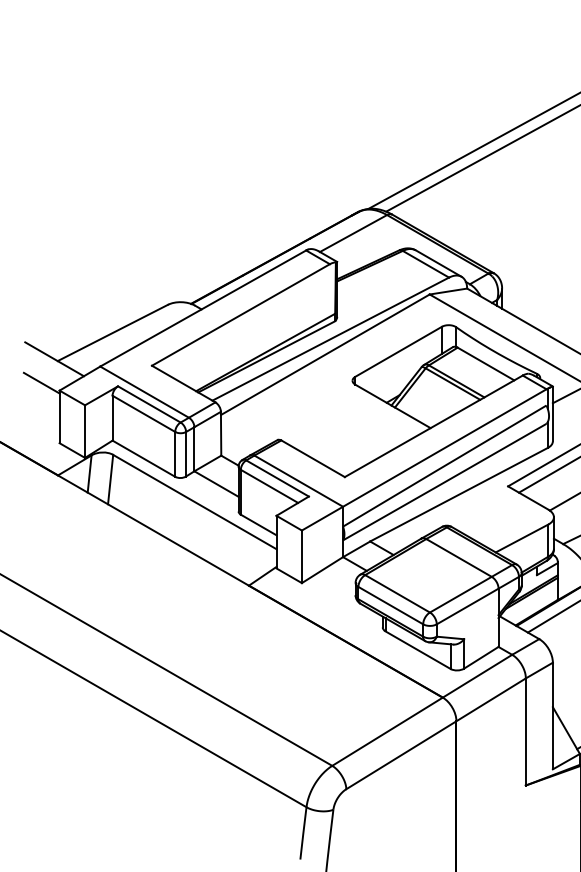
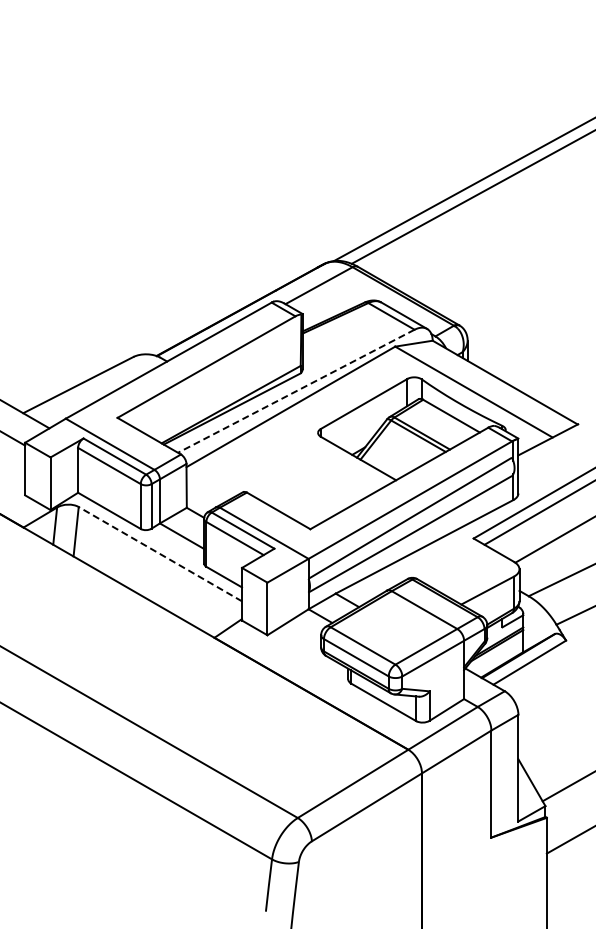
line: (329, 339) -> (295, 391), solid -> dashed
line: (193, 501) -> (159, 553), solid -> dashed

